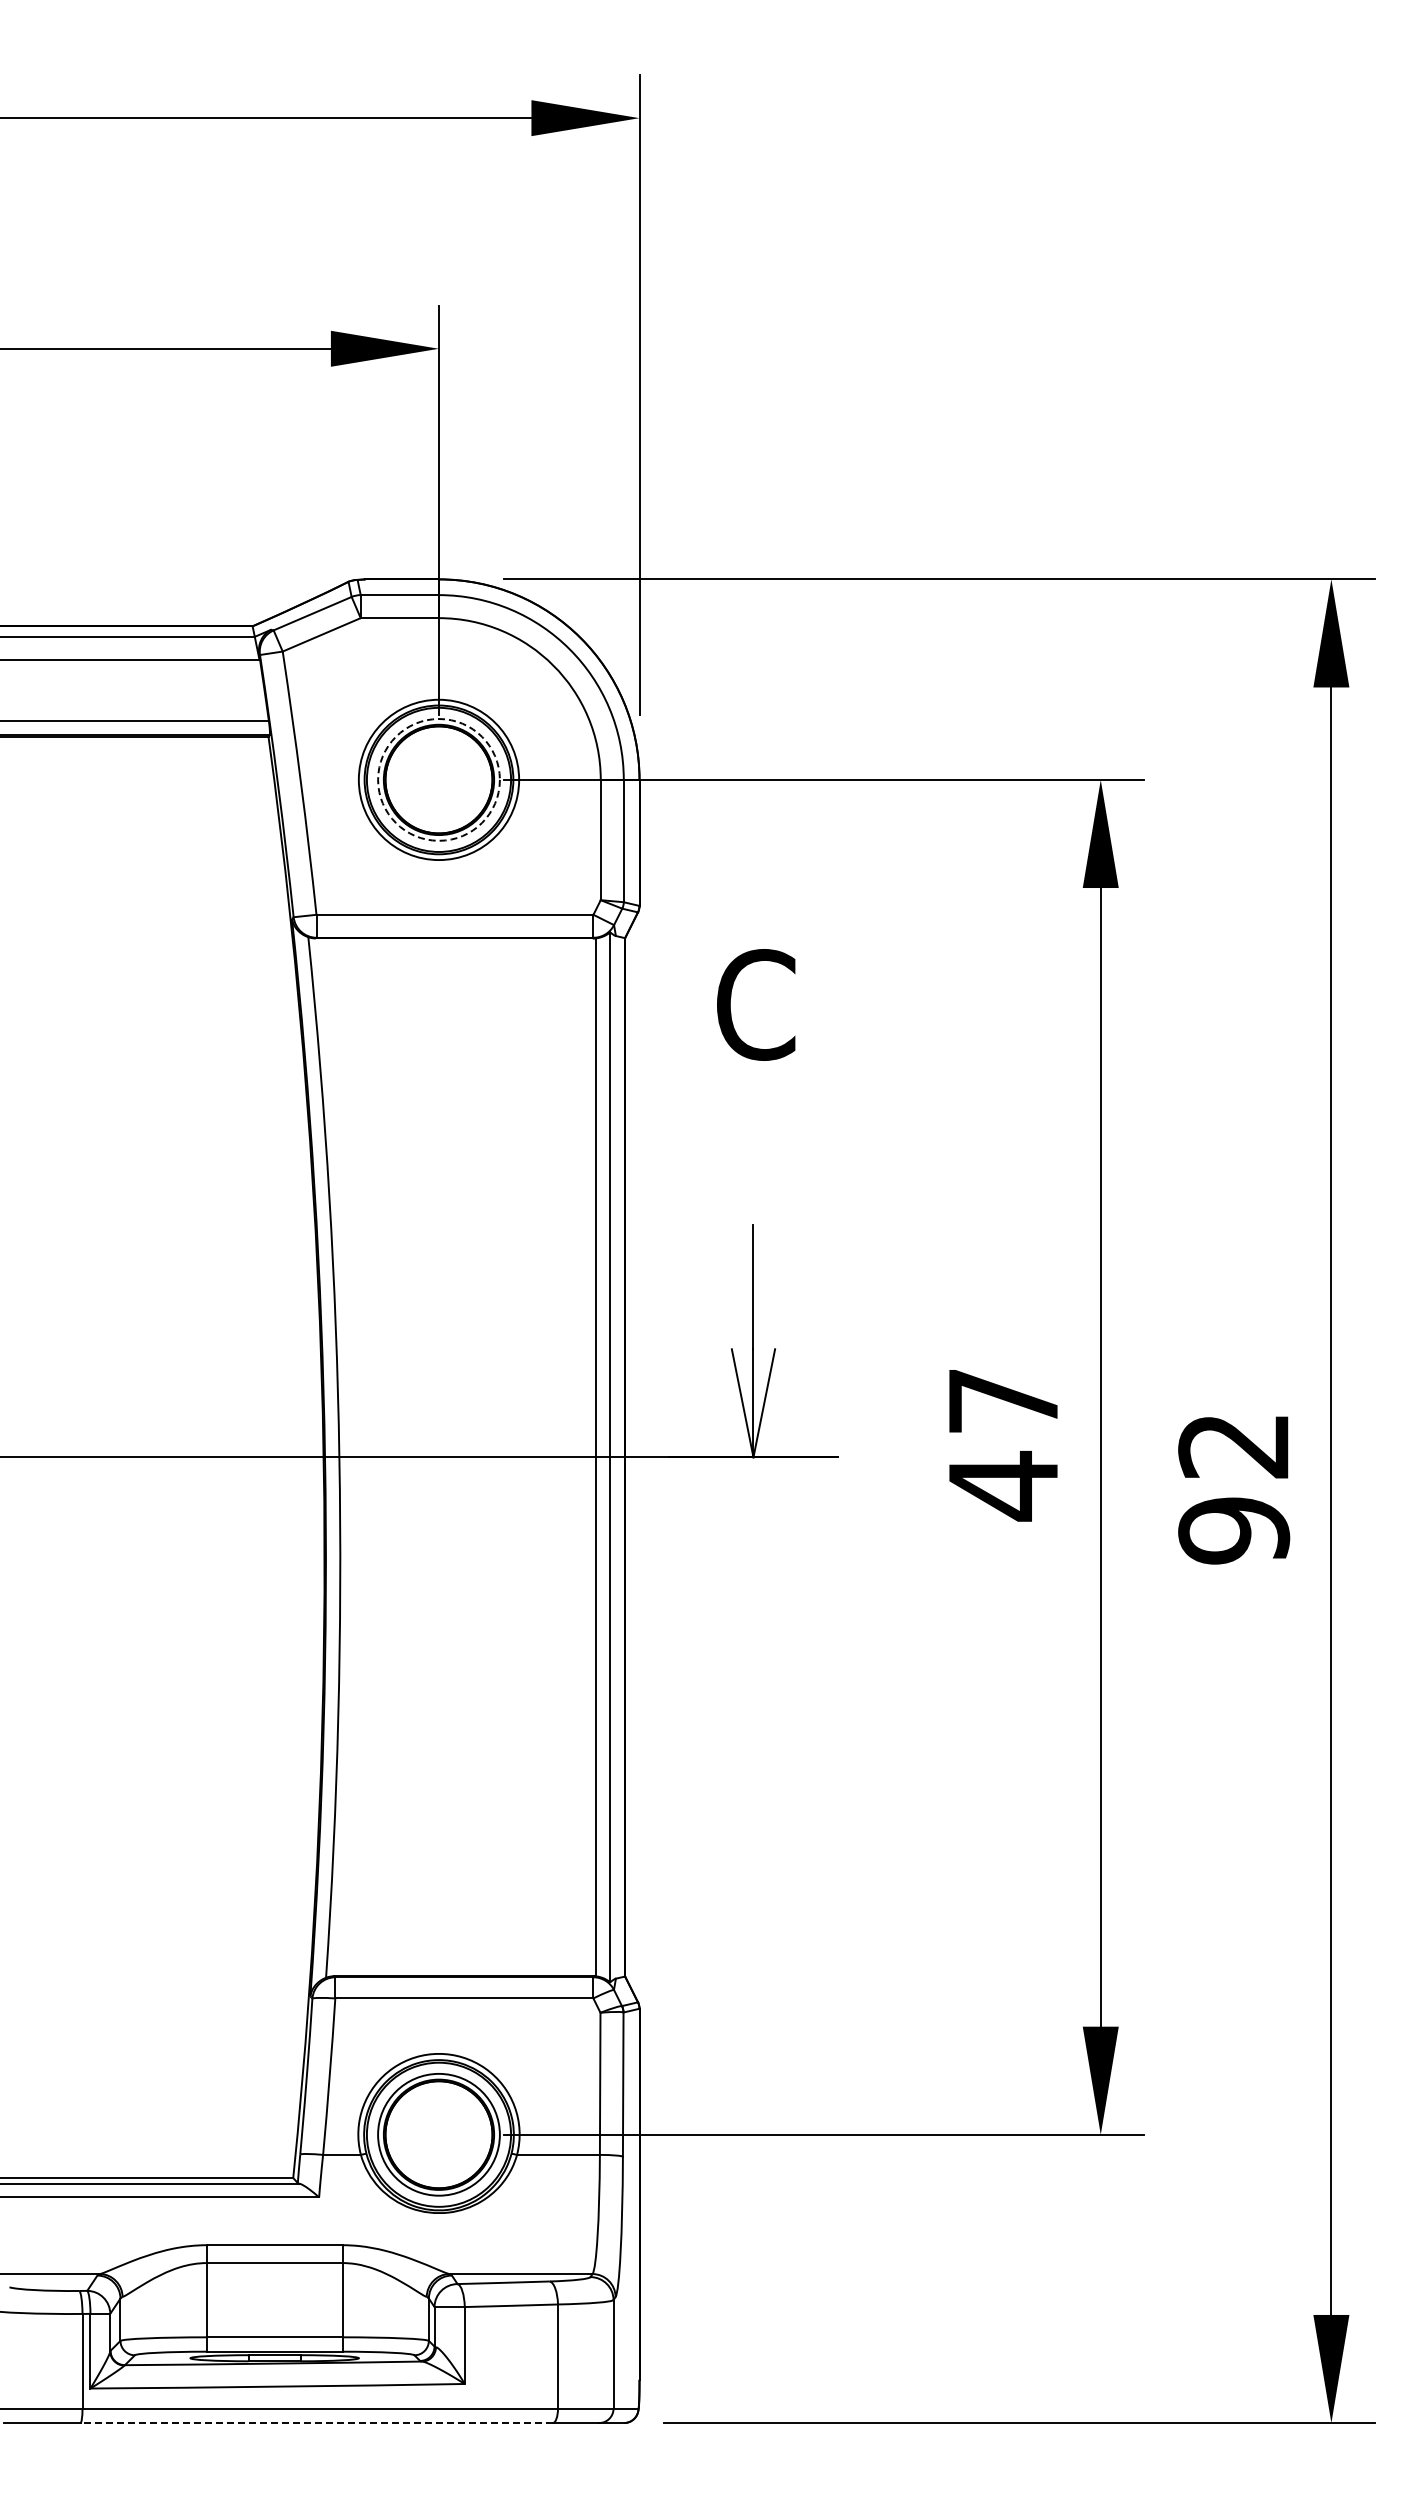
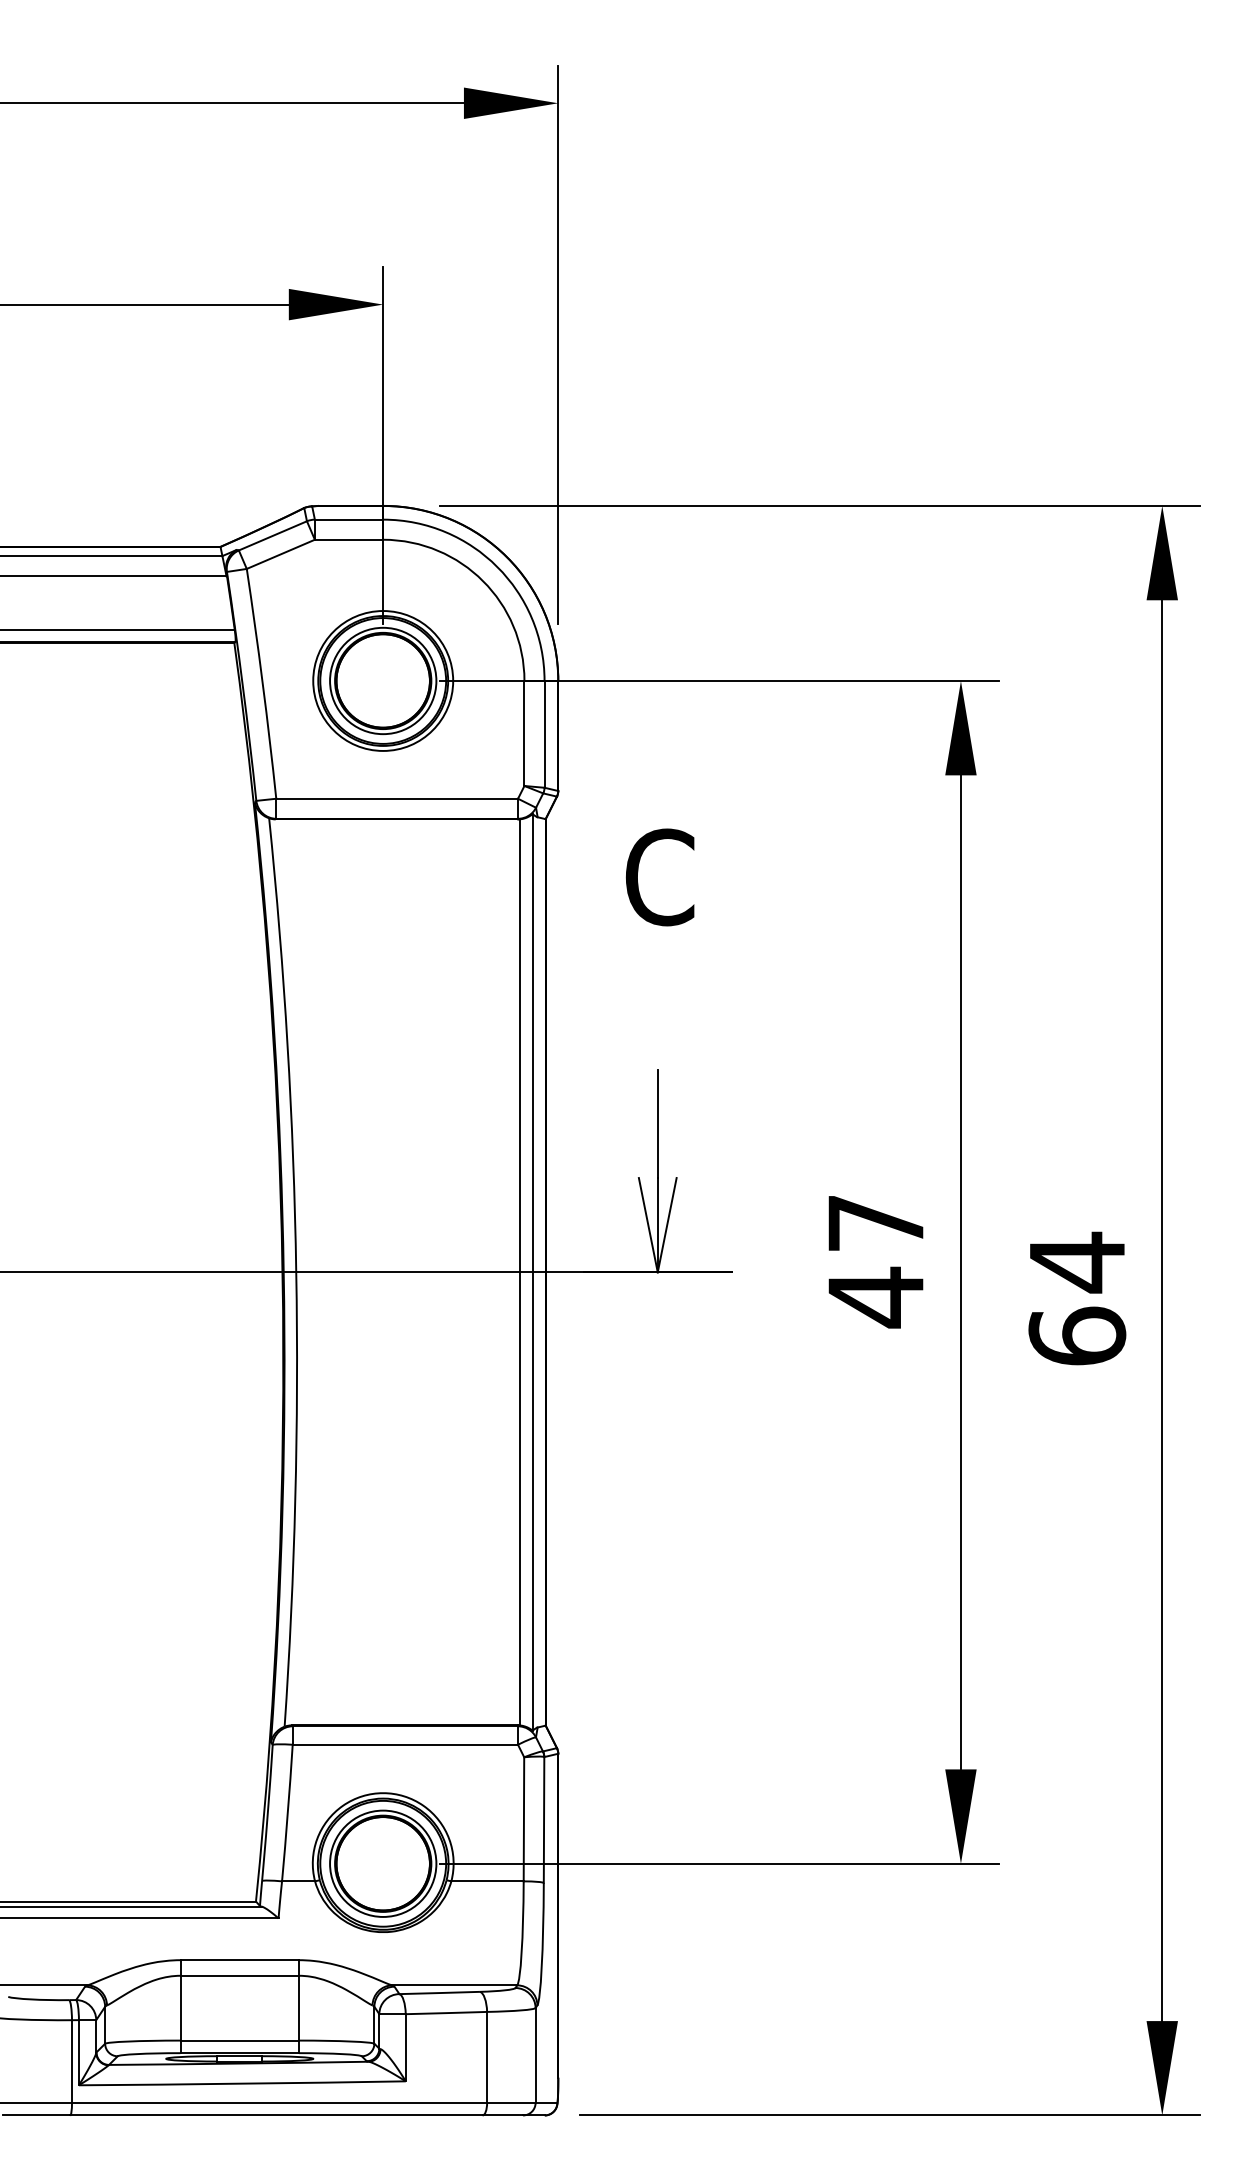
circle: (438, 779) -> (382, 680), dashed -> solid
text: (1234, 1487) -> (1077, 1298), 92 -> 64
line: (316, 2423) -> (276, 2115), dashed -> solid

